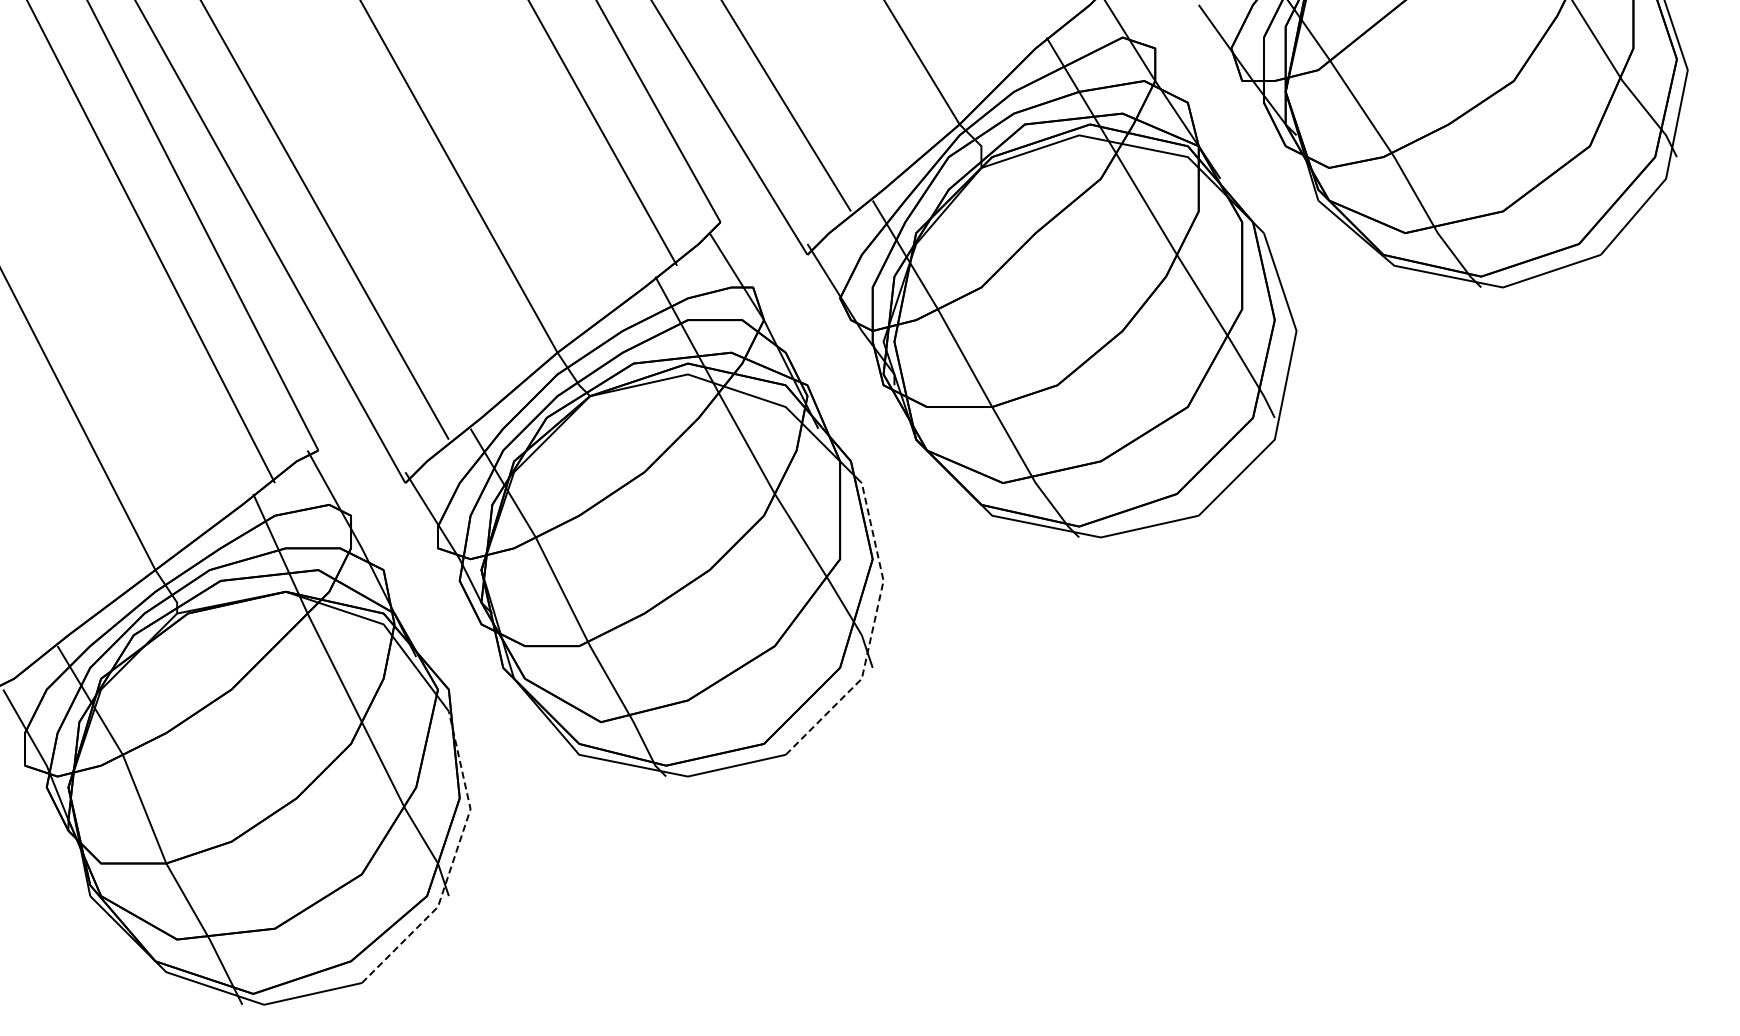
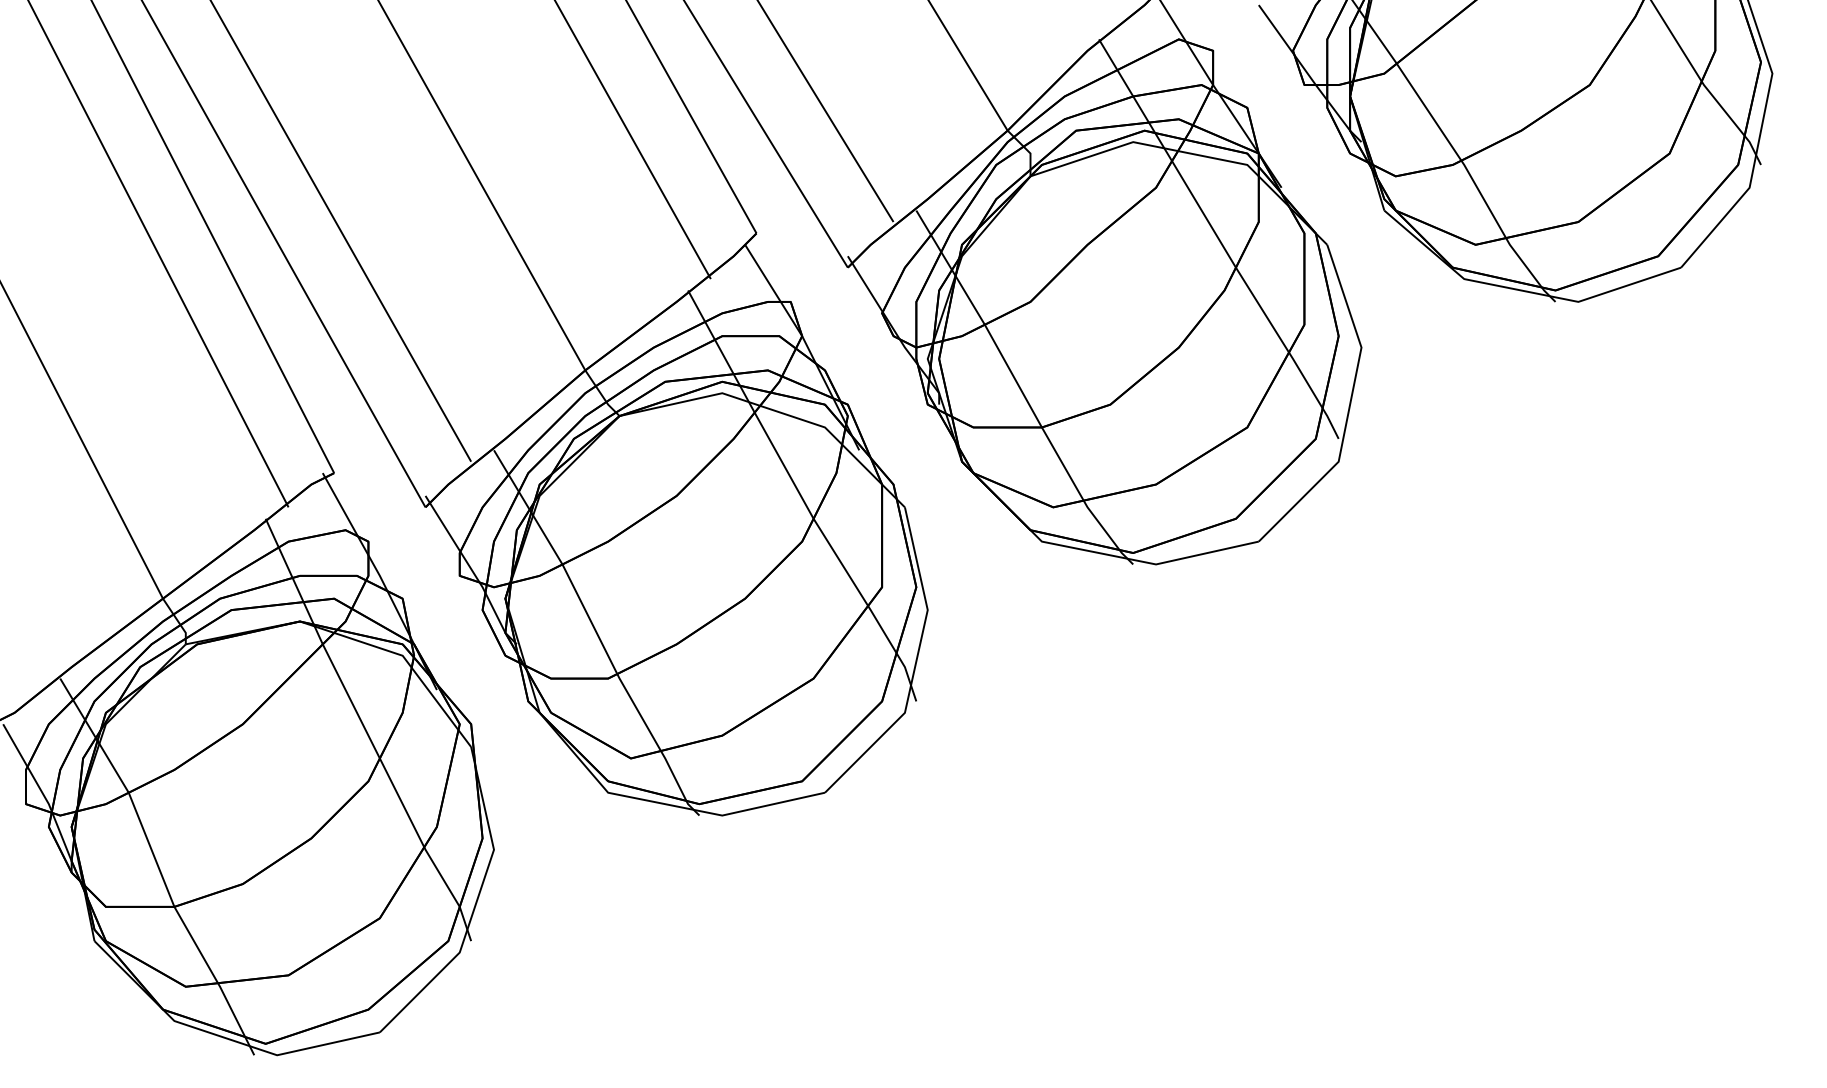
line: (871, 633) -> (915, 665), dashed -> solid
line: (453, 860) -> (476, 903), dashed -> solid

